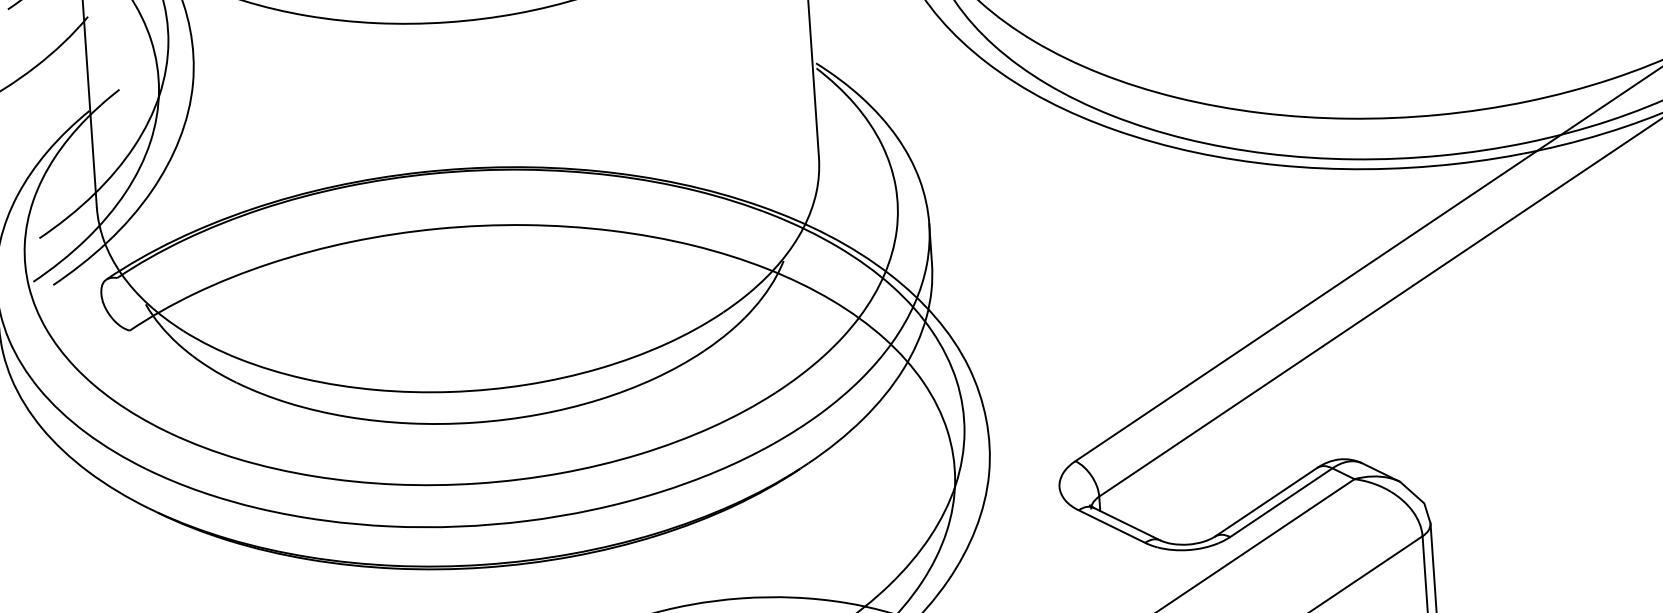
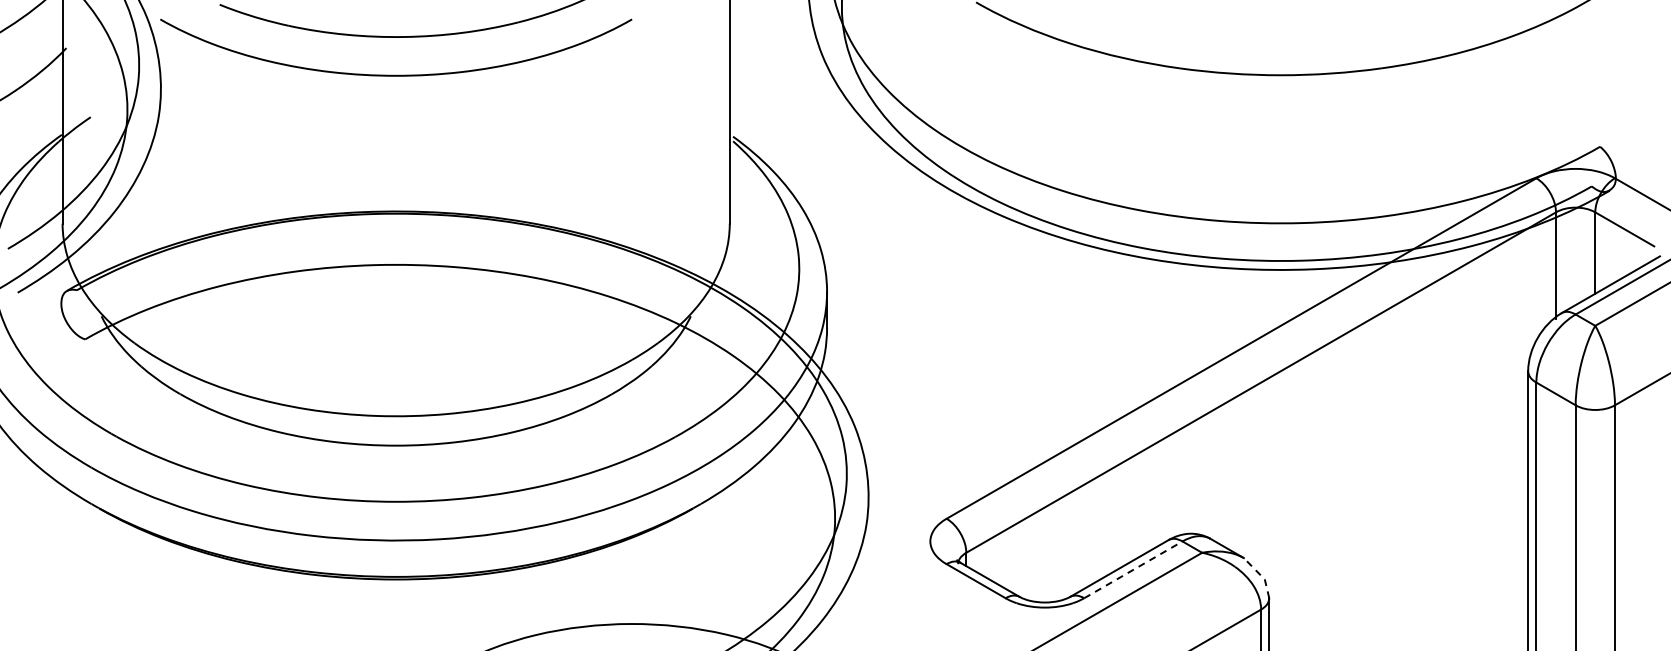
line: (1420, 499) -> (1261, 575), solid -> dashed
line: (1281, 502) -> (1133, 569), solid -> dashed

